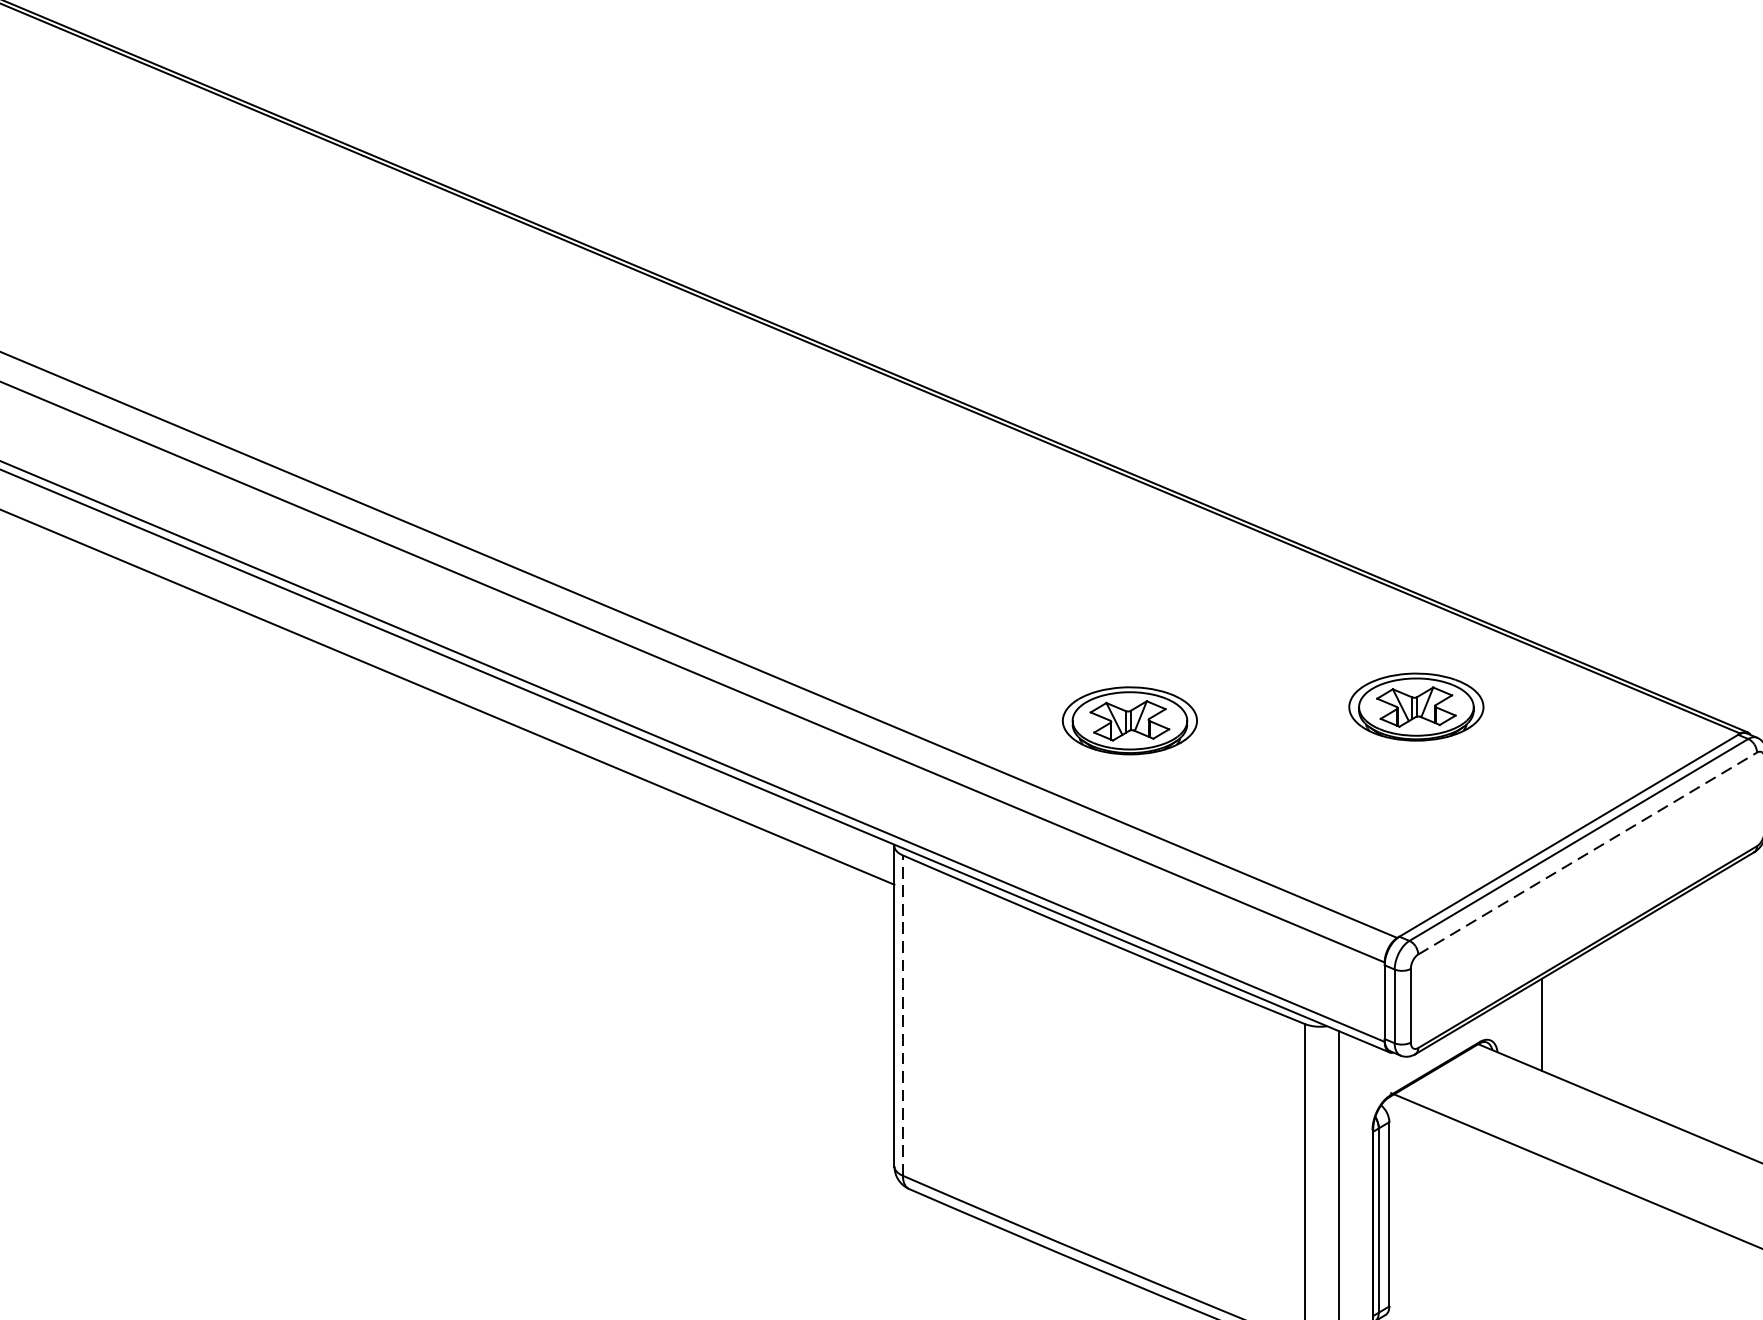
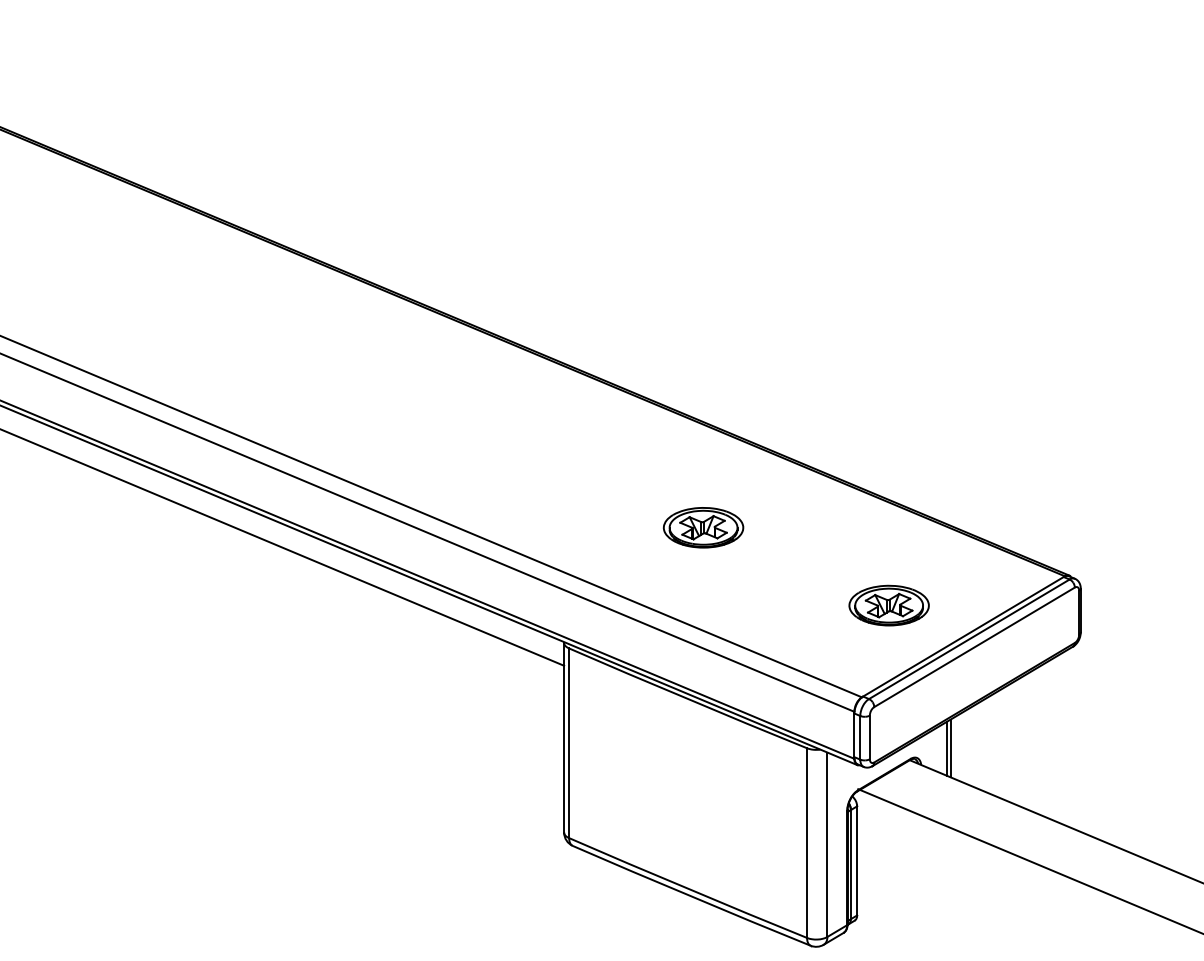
part: (1415, 706) -> (888, 605), moved
part: (1129, 720) -> (703, 527), moved
line: (1587, 853) -> (974, 647), dashed -> solid
line: (903, 1015) -> (569, 743), dashed -> solid
line: (1547, 1024) -> (950, 748), added

